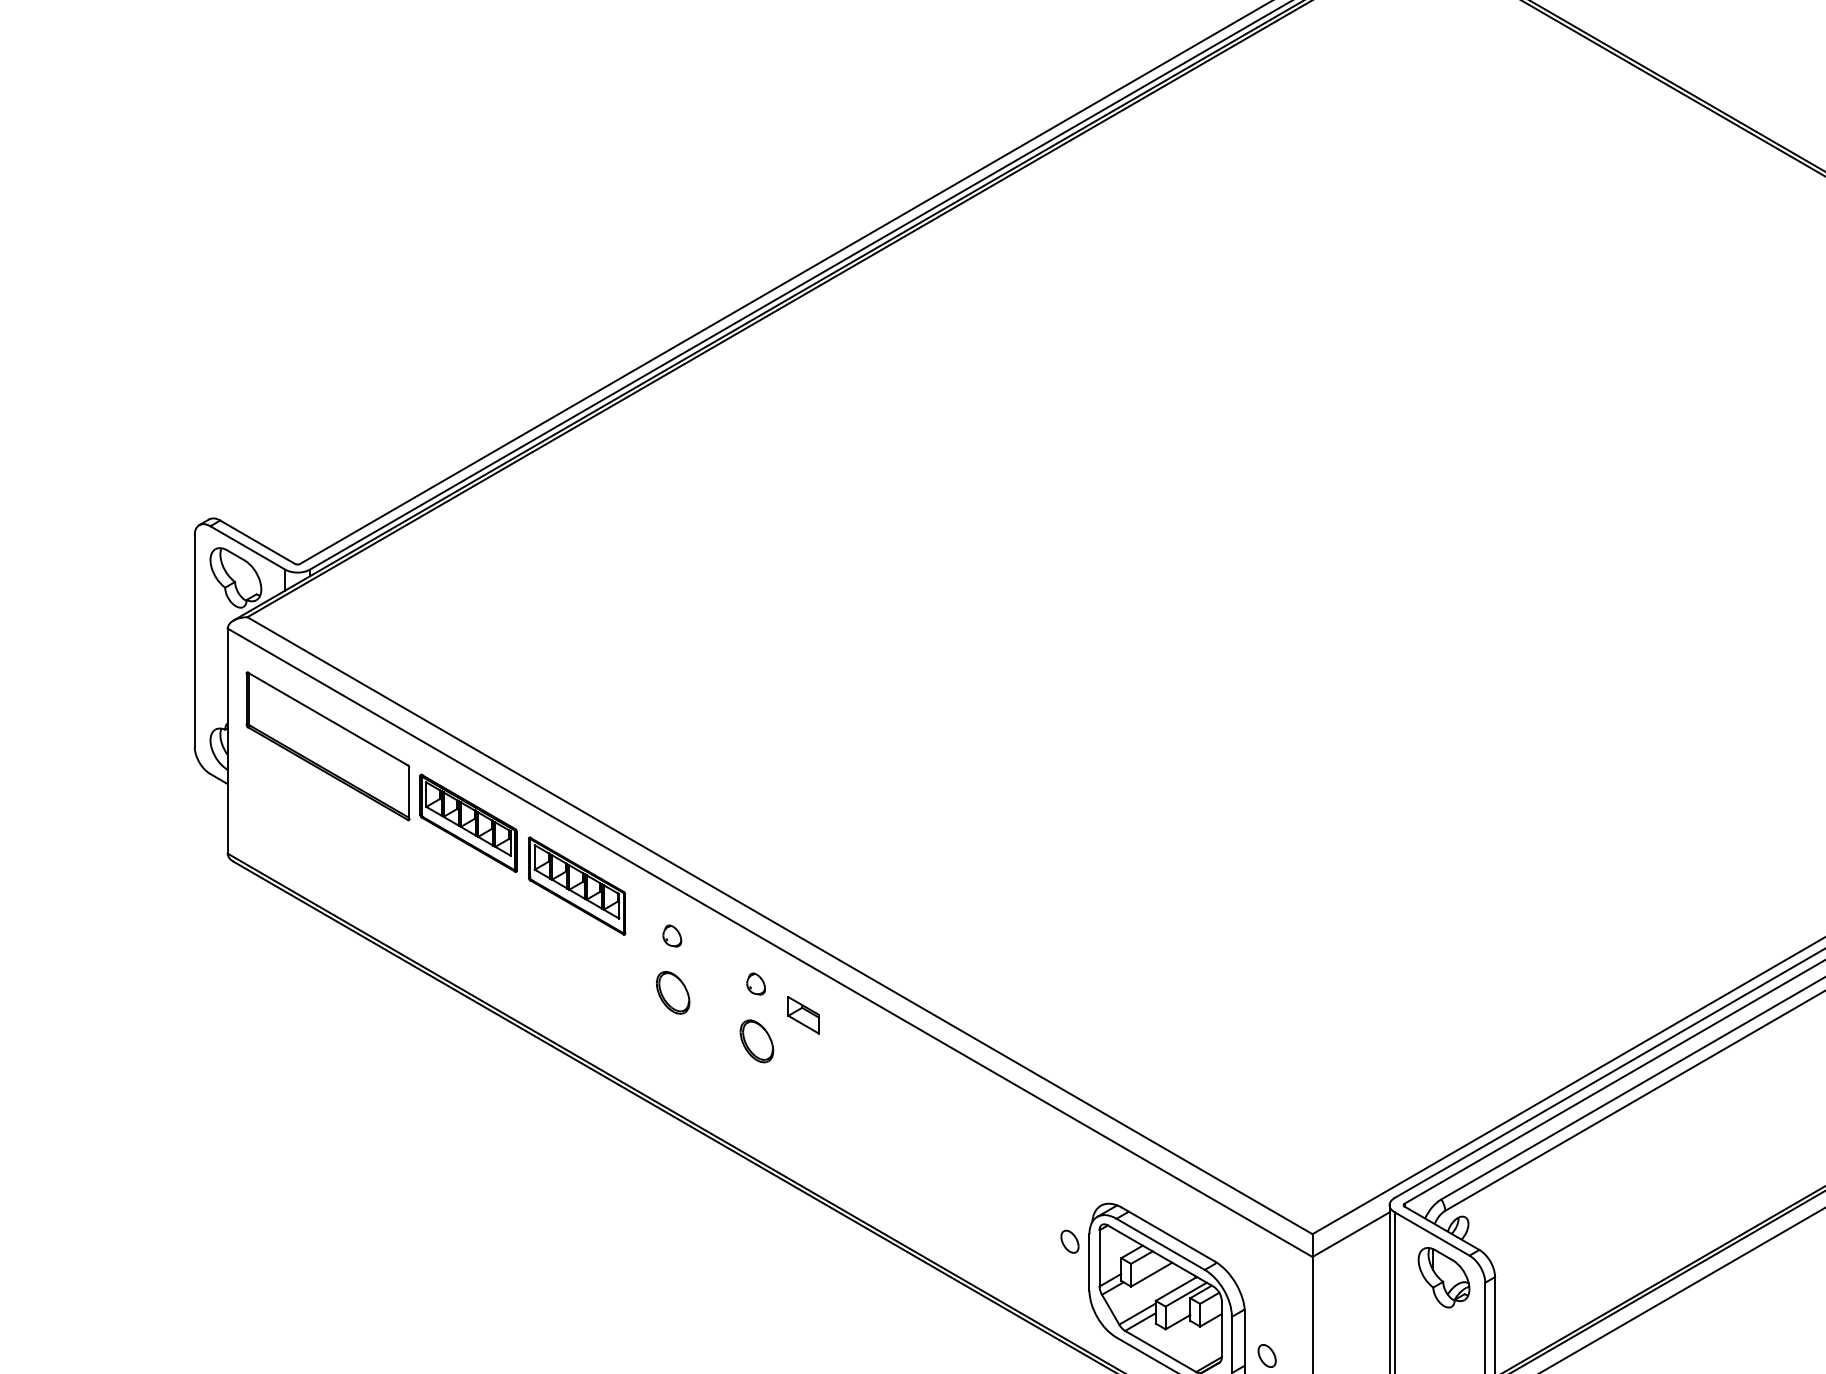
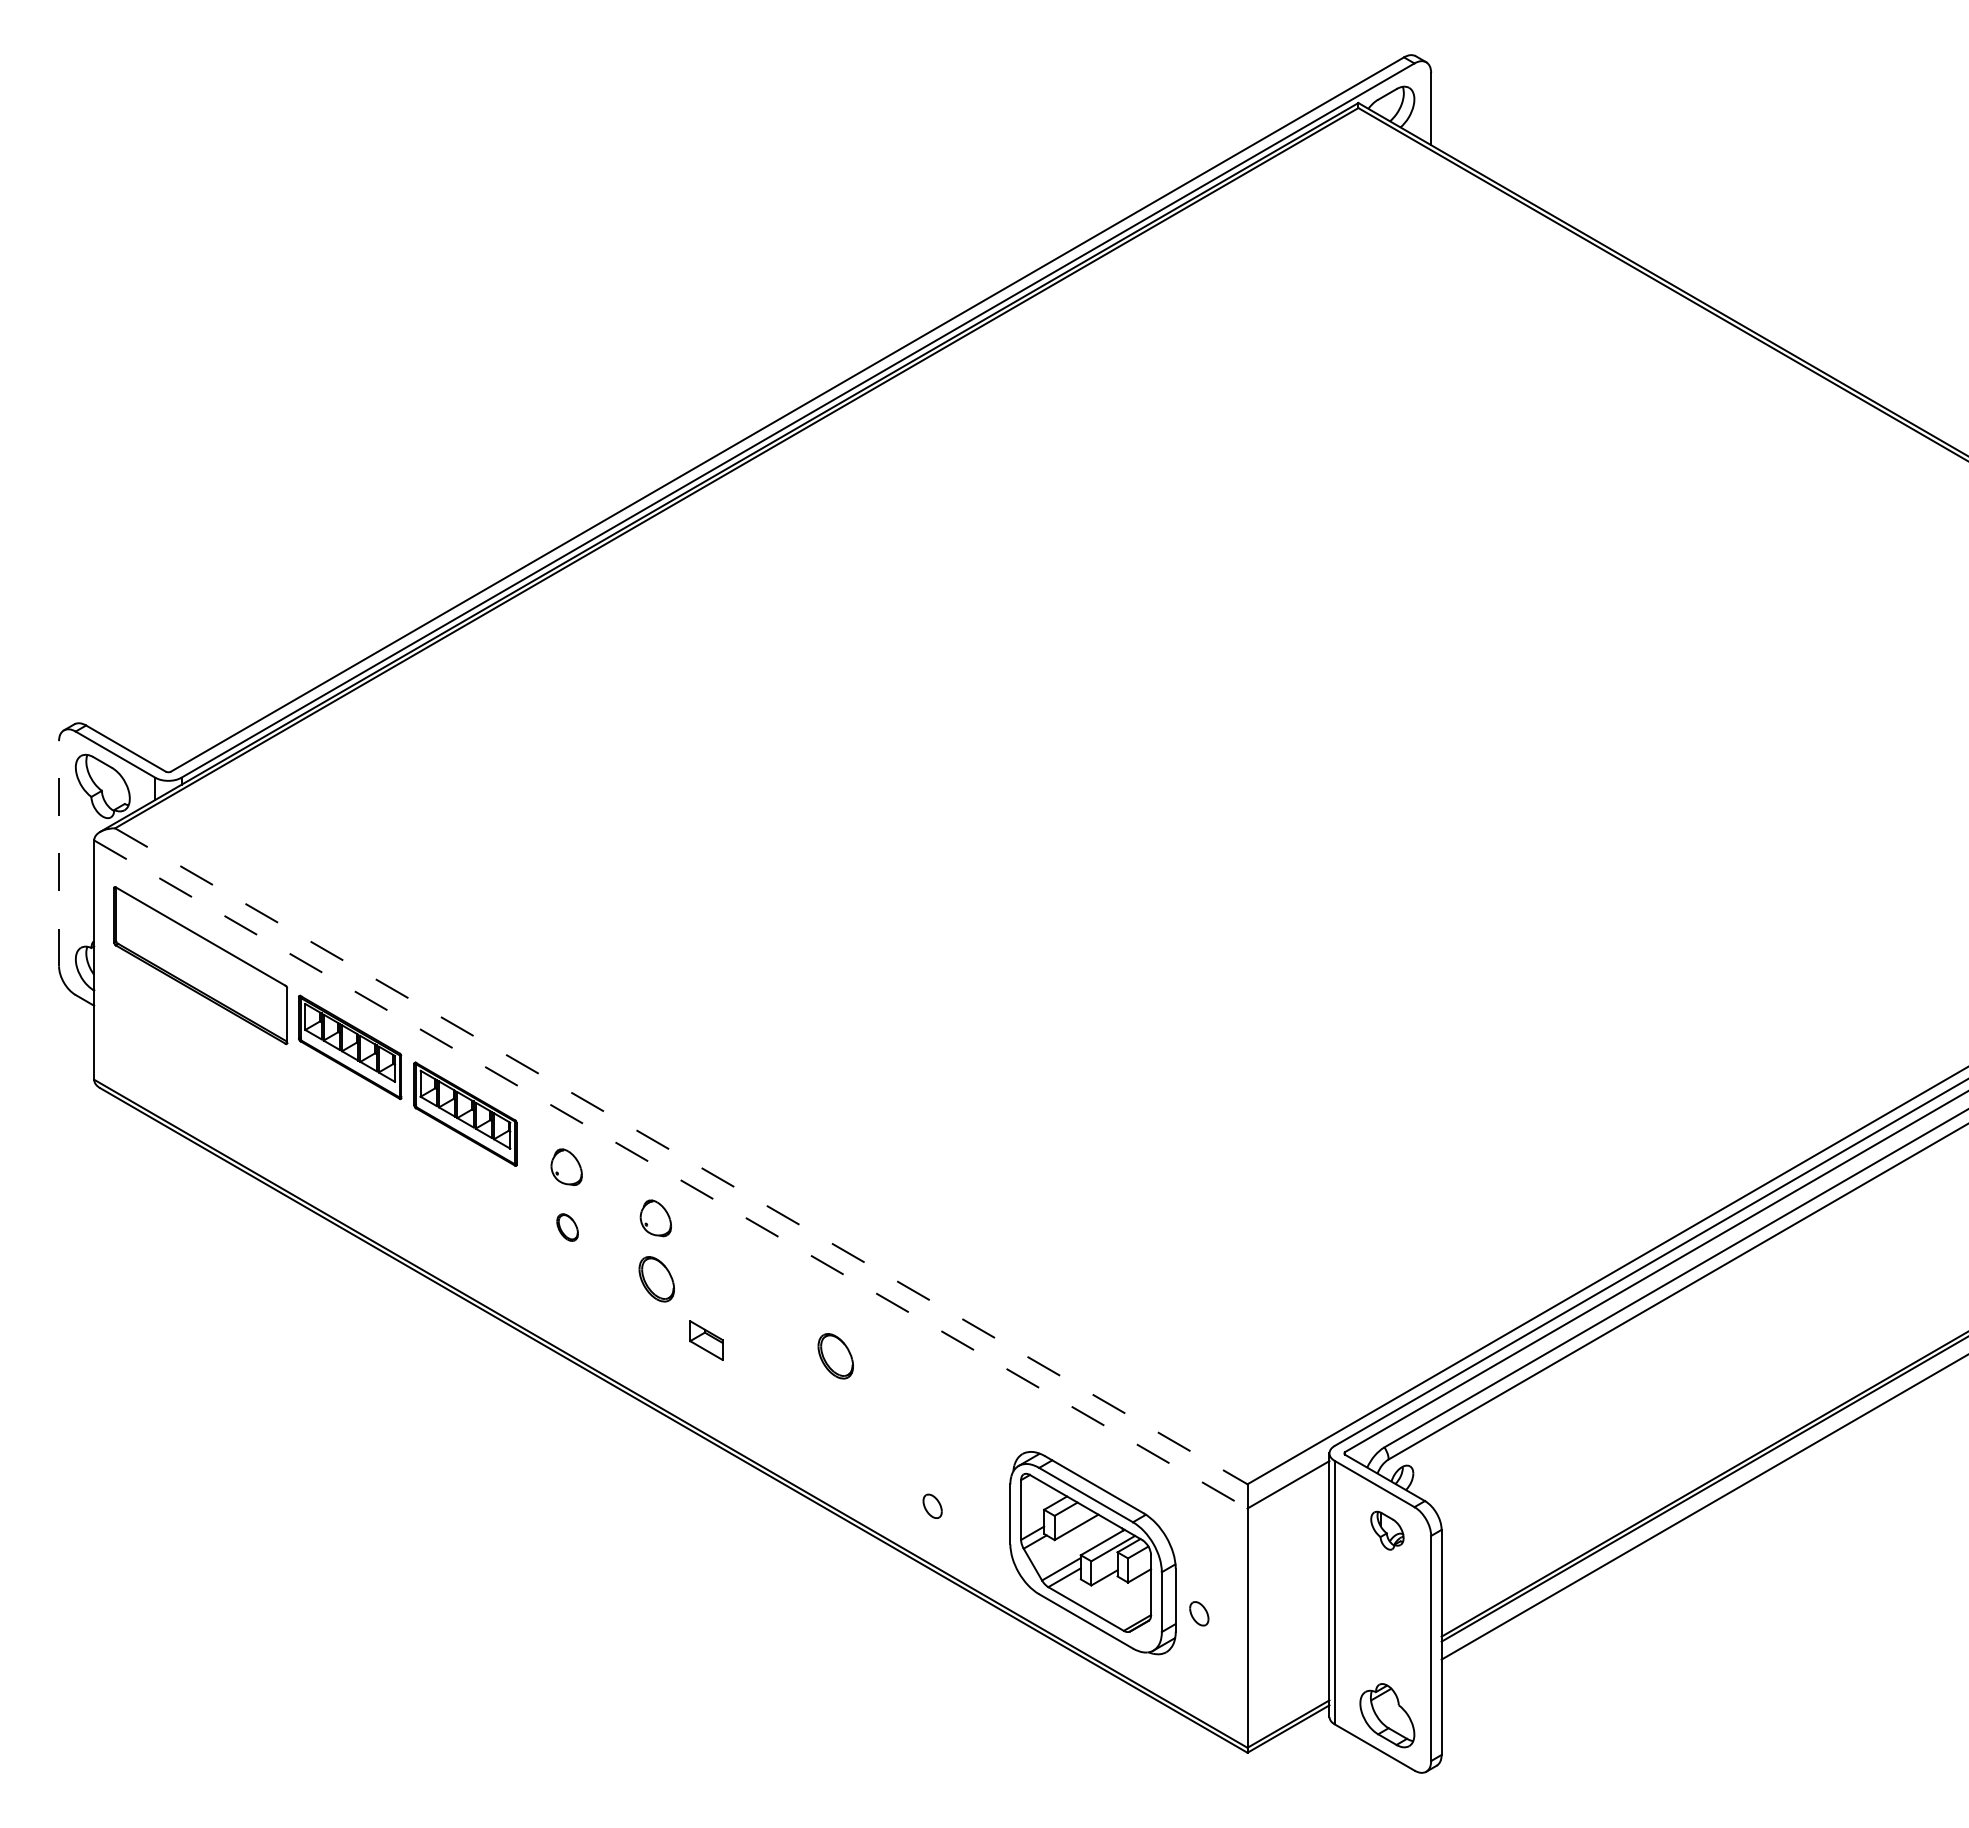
line: (195, 640) -> (59, 853), solid -> dashed
line: (780, 925) -> (681, 1156), solid -> dashed
part: (672, 936) -> (566, 1167), size x1.6
line: (770, 942) -> (671, 1174), solid -> dashed
part: (755, 984) -> (655, 1218), size x1.6
part: (672, 992) -> (567, 1227), size x0.6
part: (803, 1015) -> (706, 1340), moved
part: (925, 1113) -> (835, 1356), added
part: (1069, 1240) -> (932, 1505), moved
part: (1444, 1277) -> (1387, 1530), size x0.6

